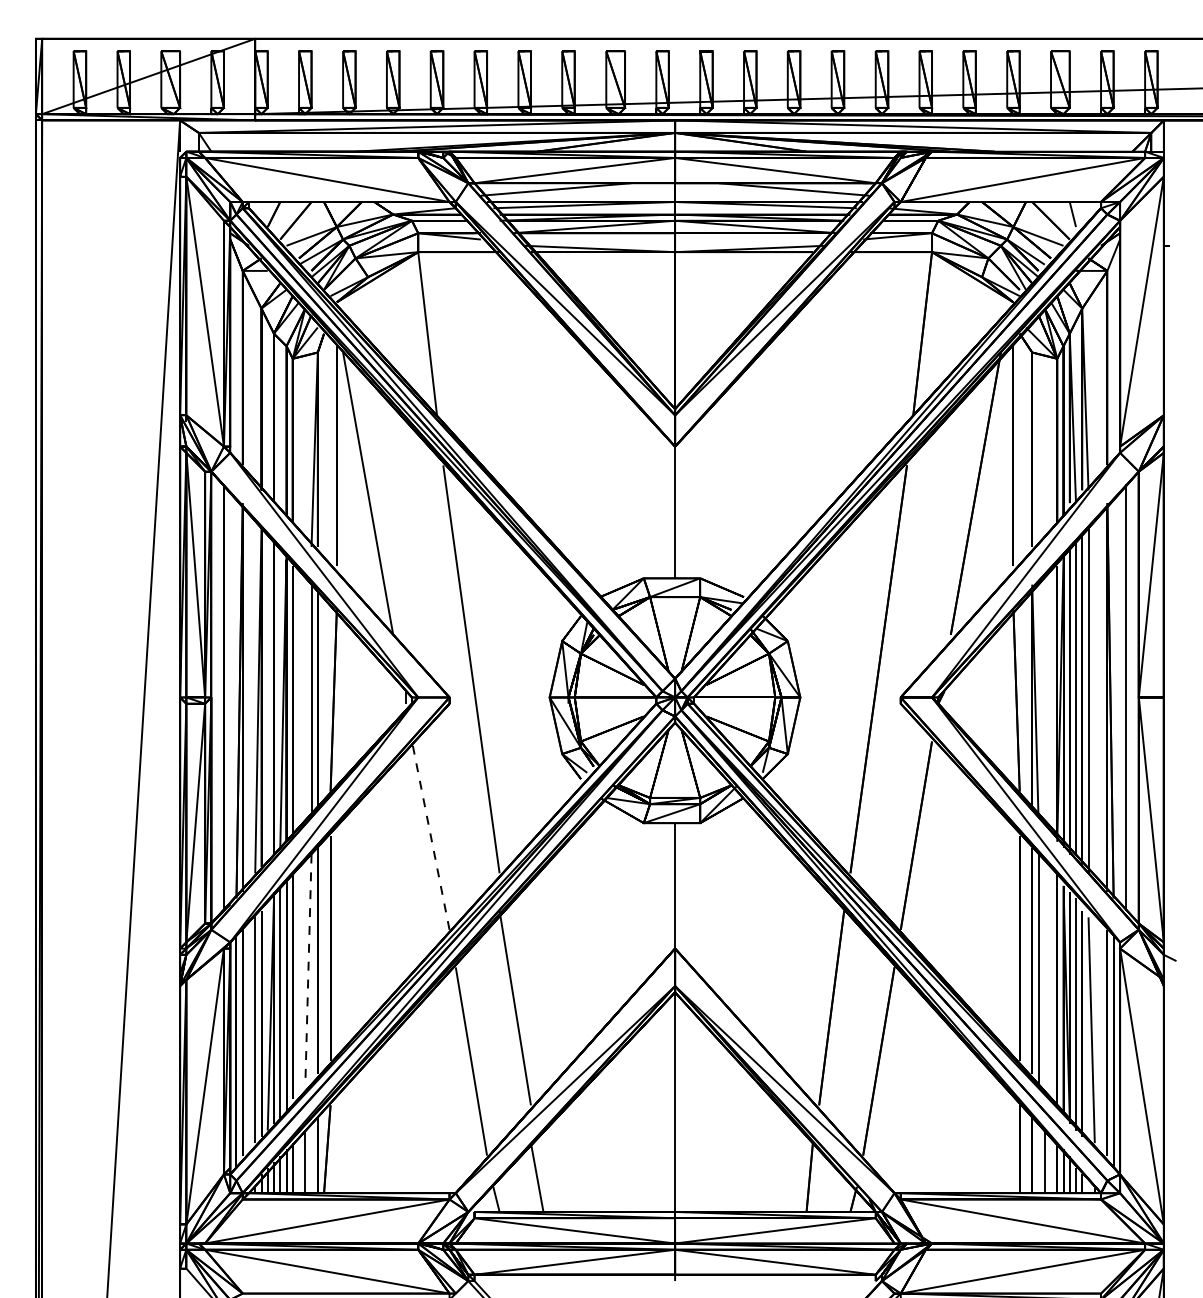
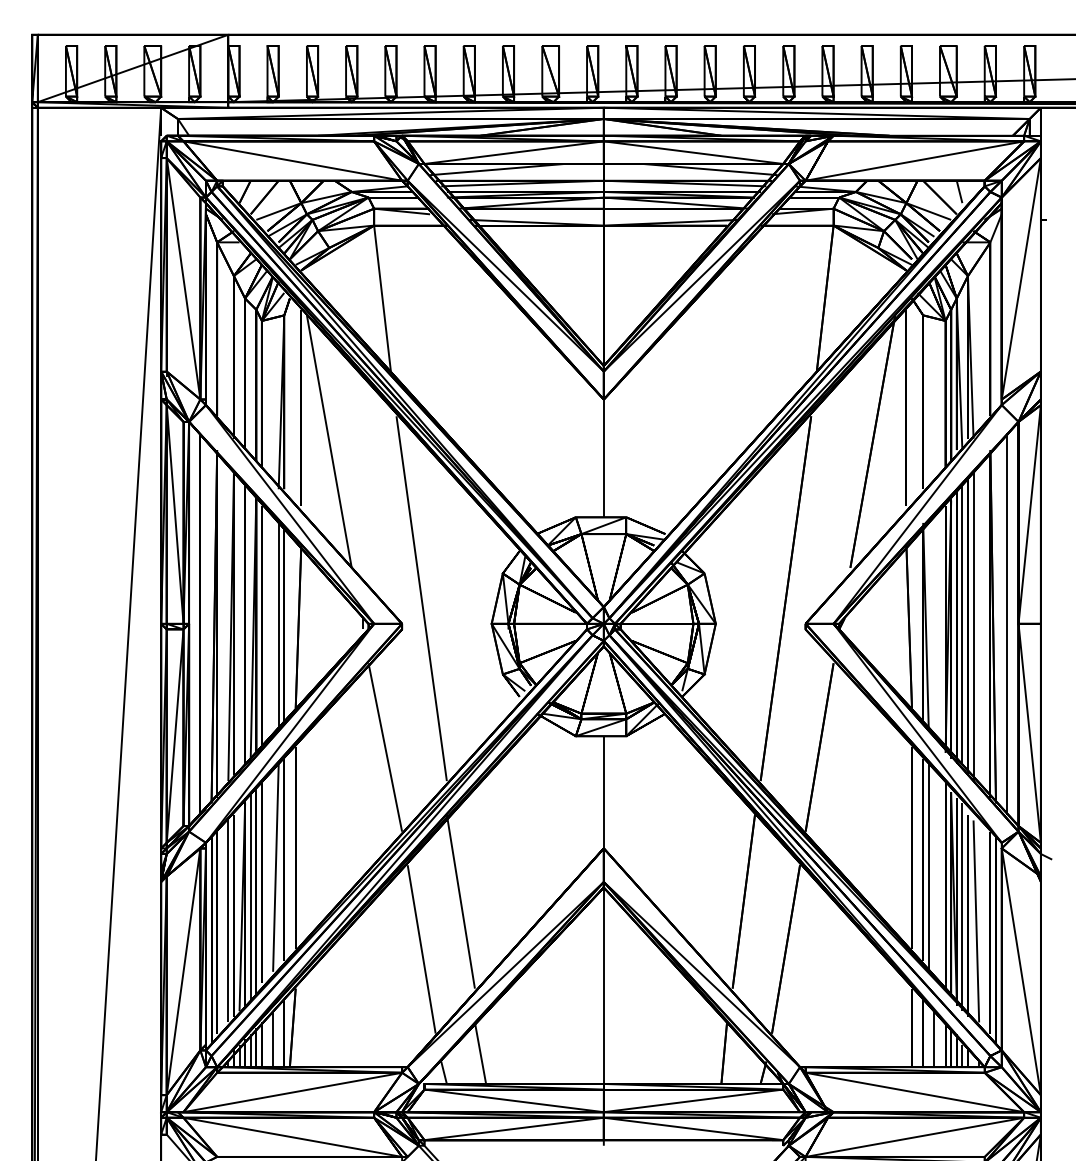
line: (430, 835) -> (385, 747), dashed -> solid
line: (307, 971) -> (275, 868), dashed -> solid

